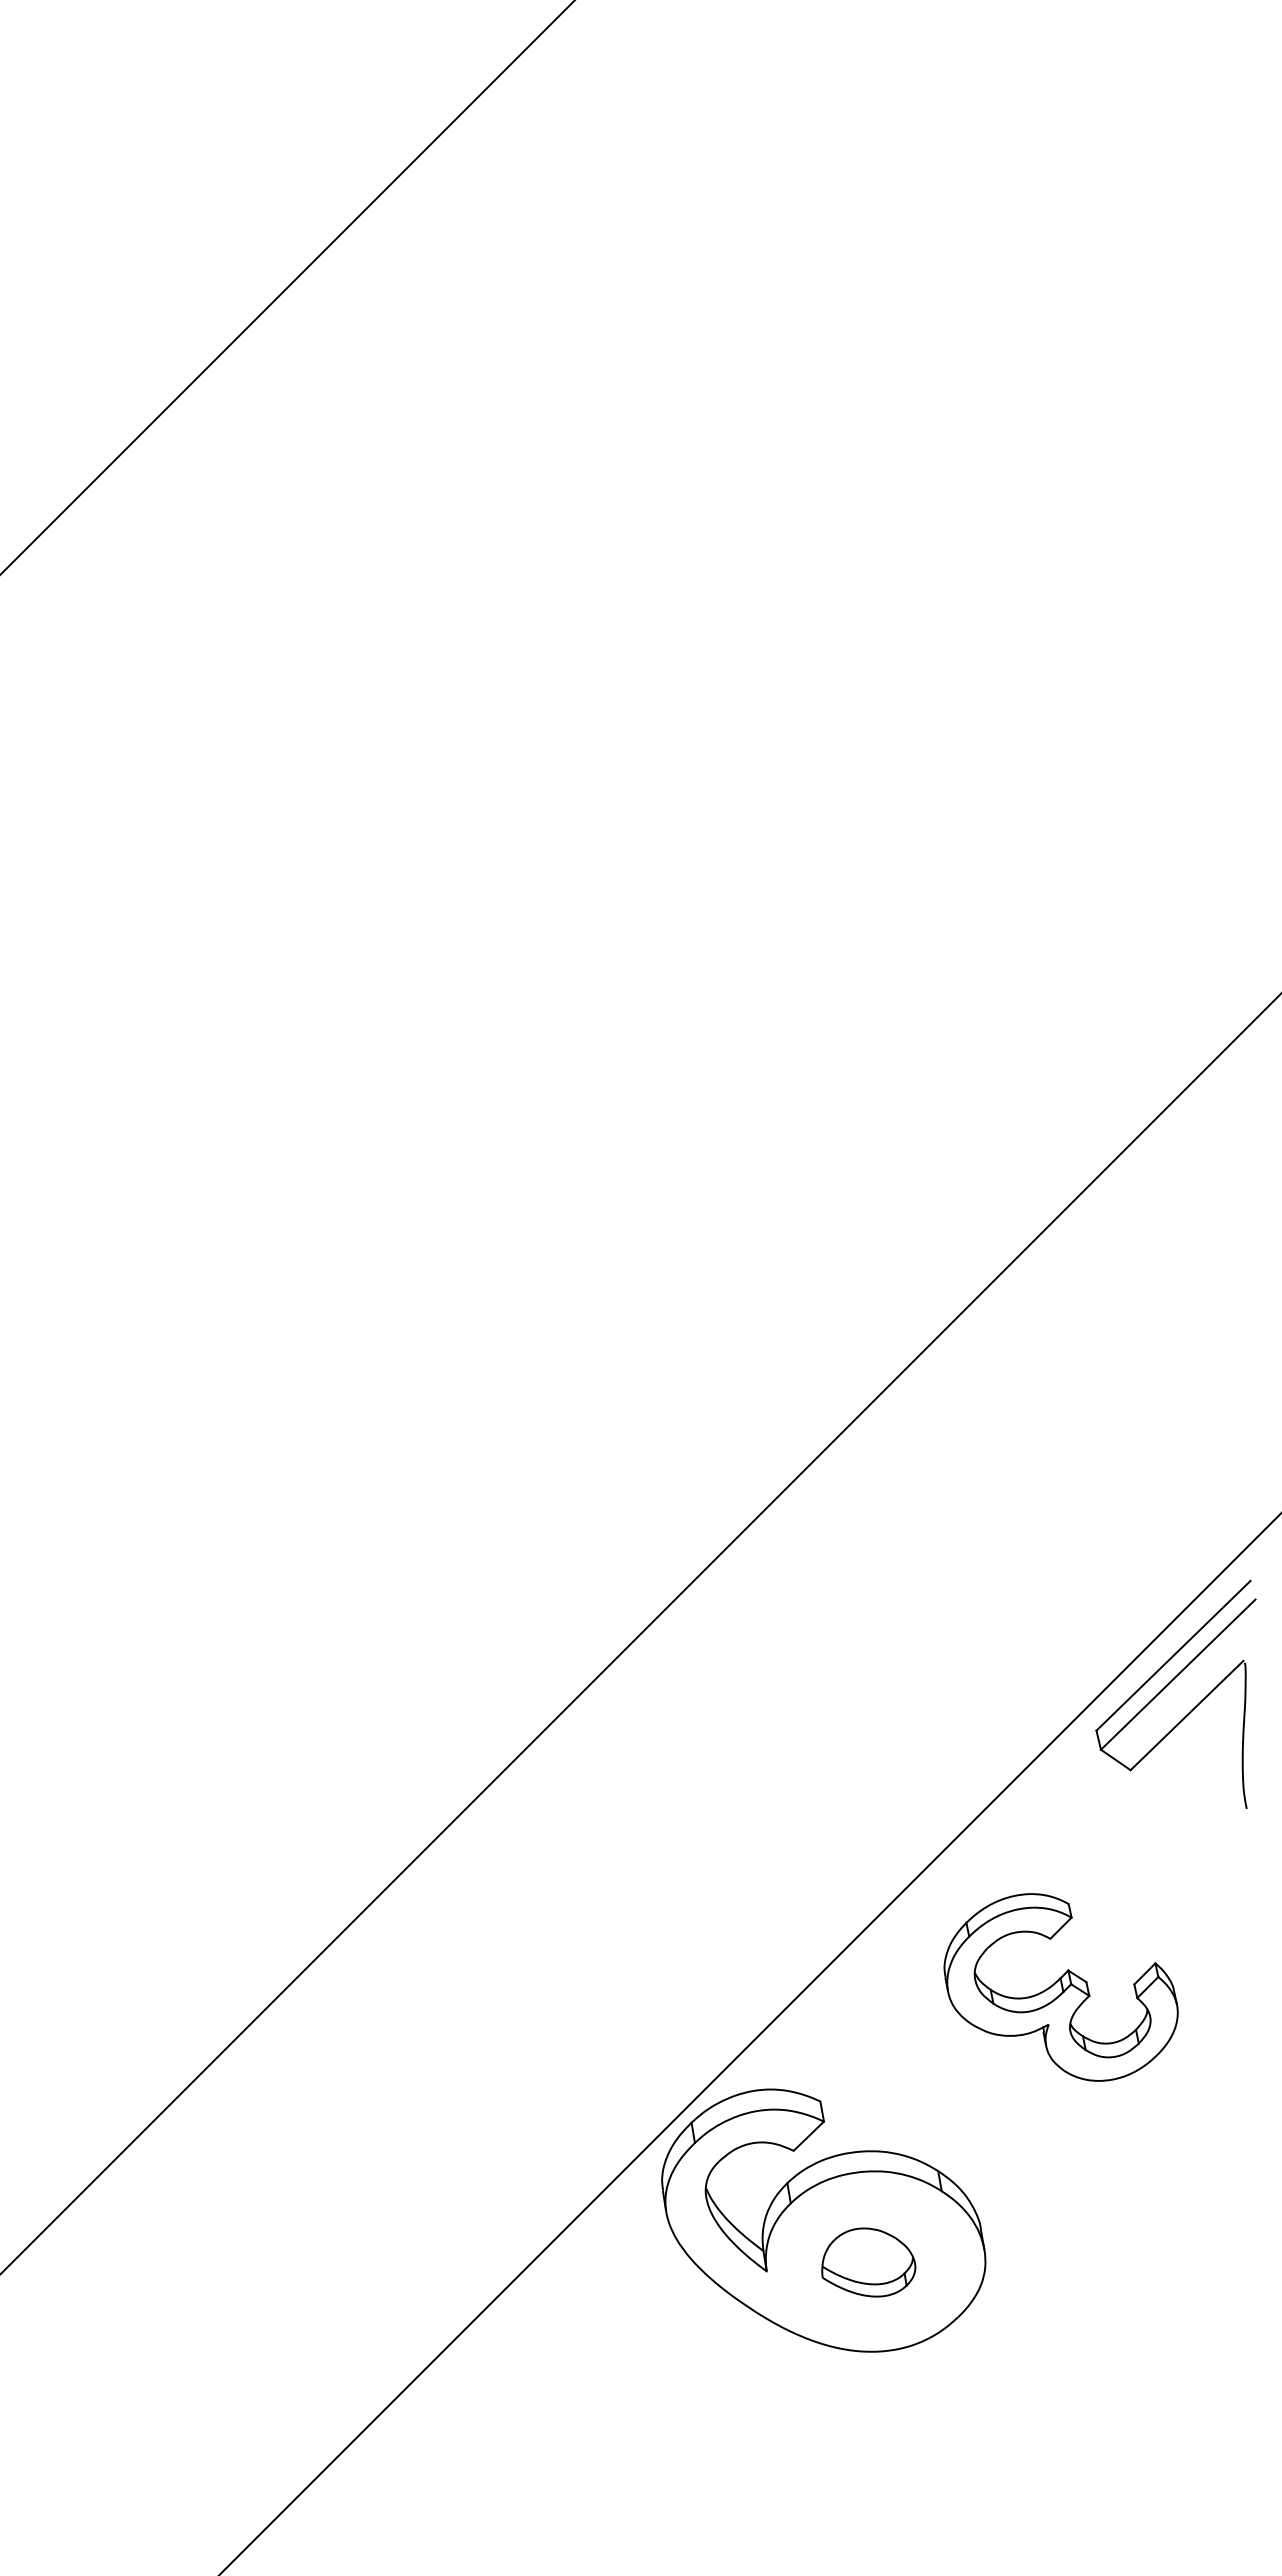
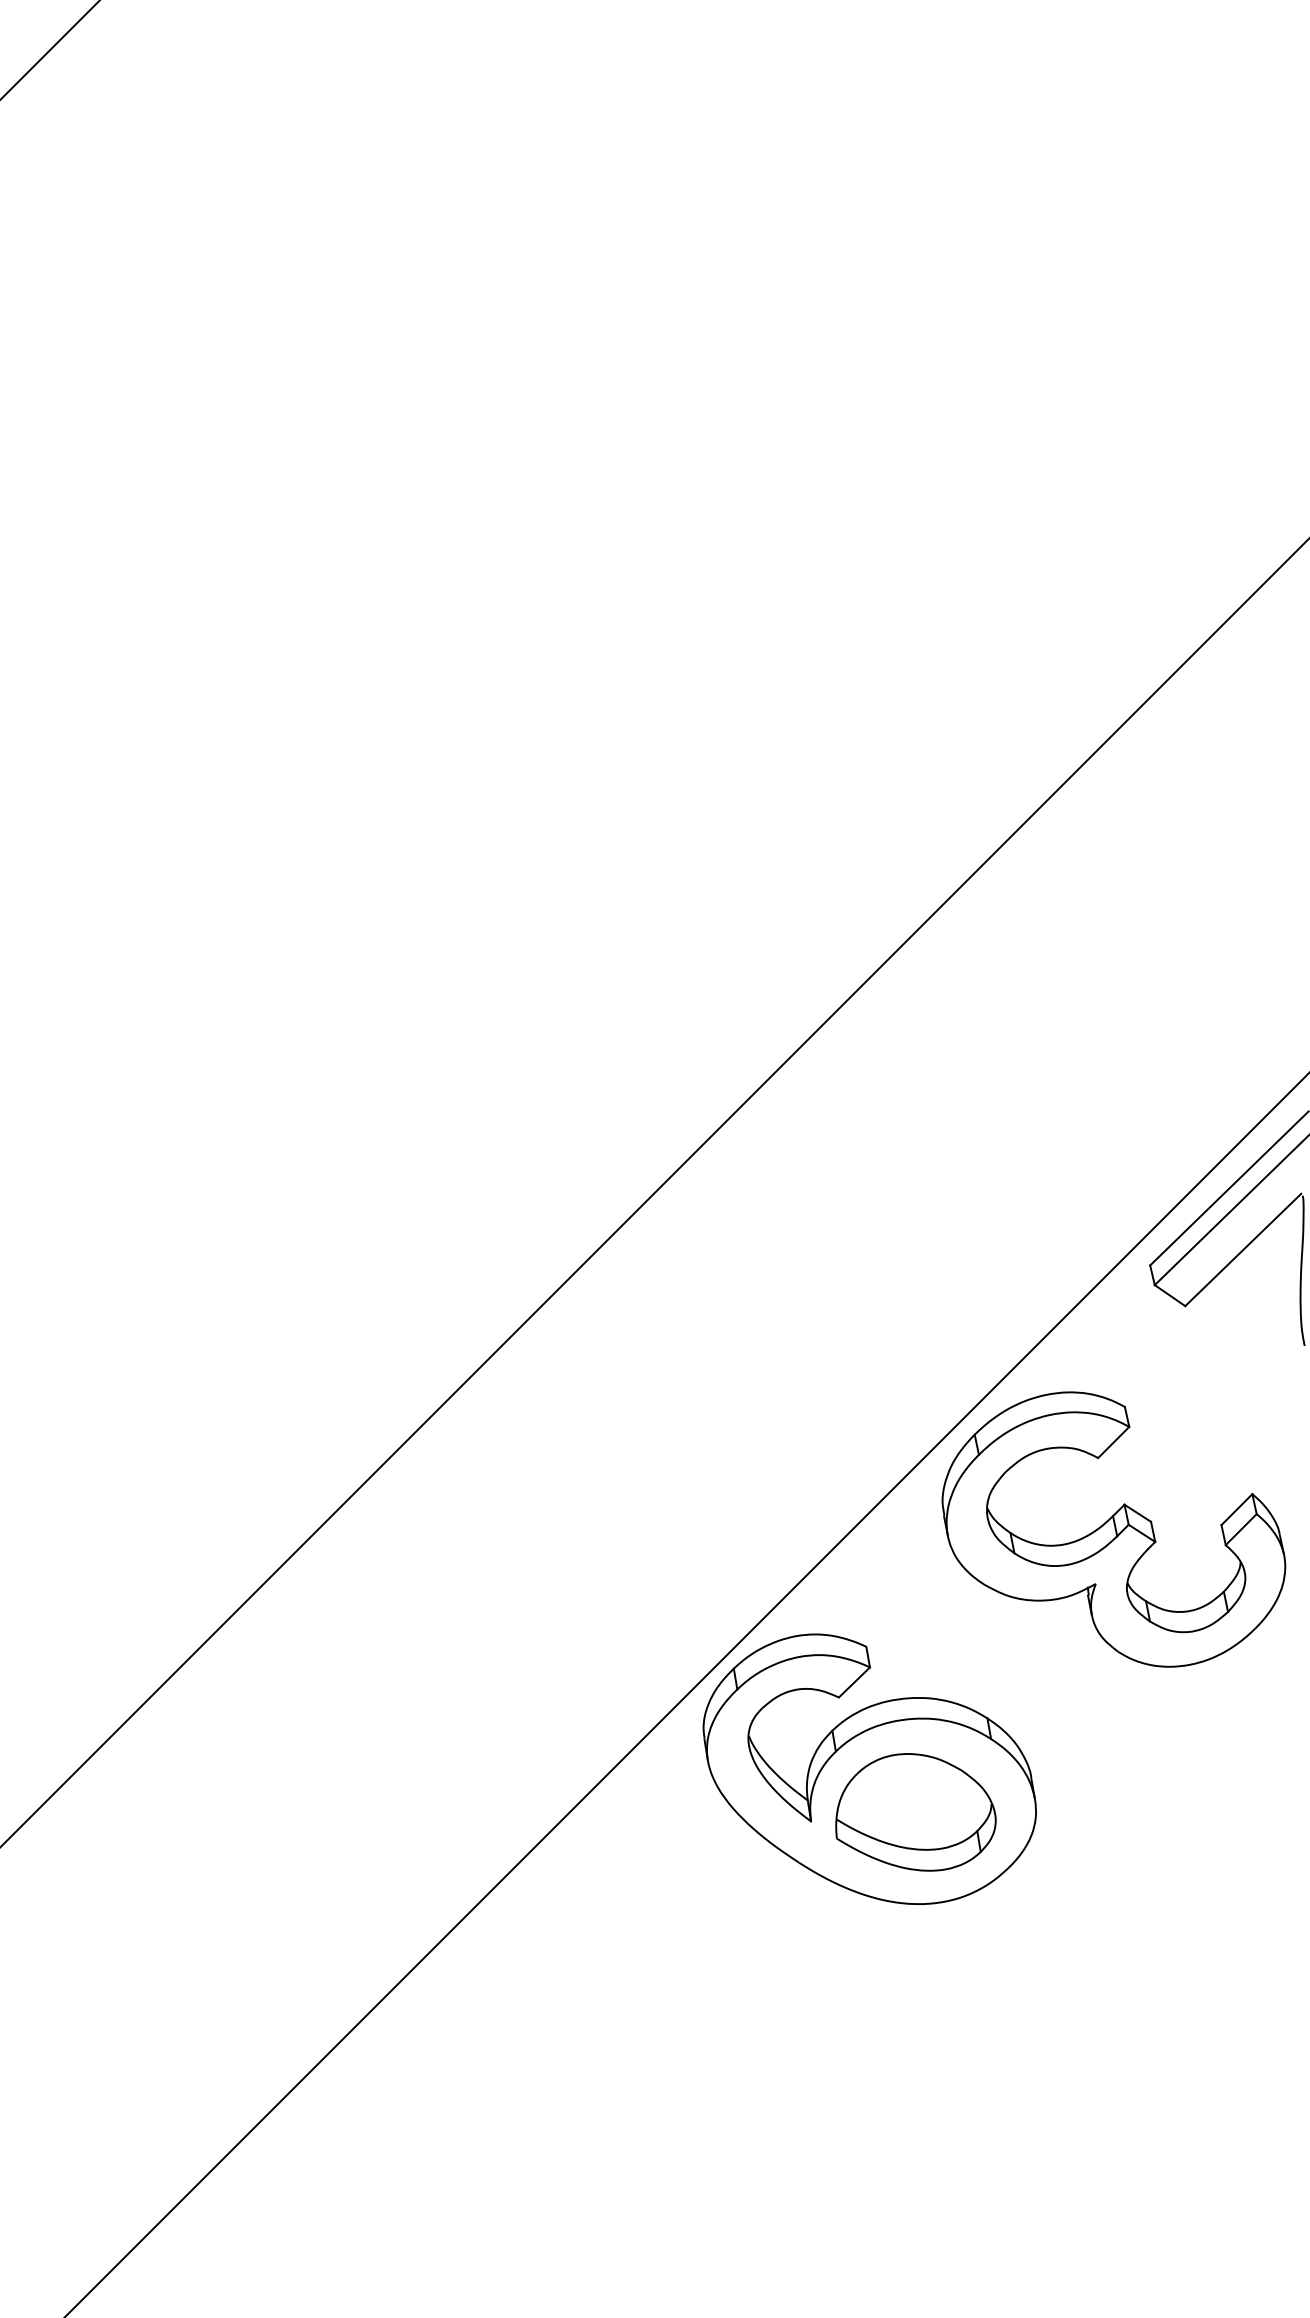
part: (1060, 1987) -> (1113, 1529), size x1.43
part: (868, 2262) -> (915, 1812), size x1.67

